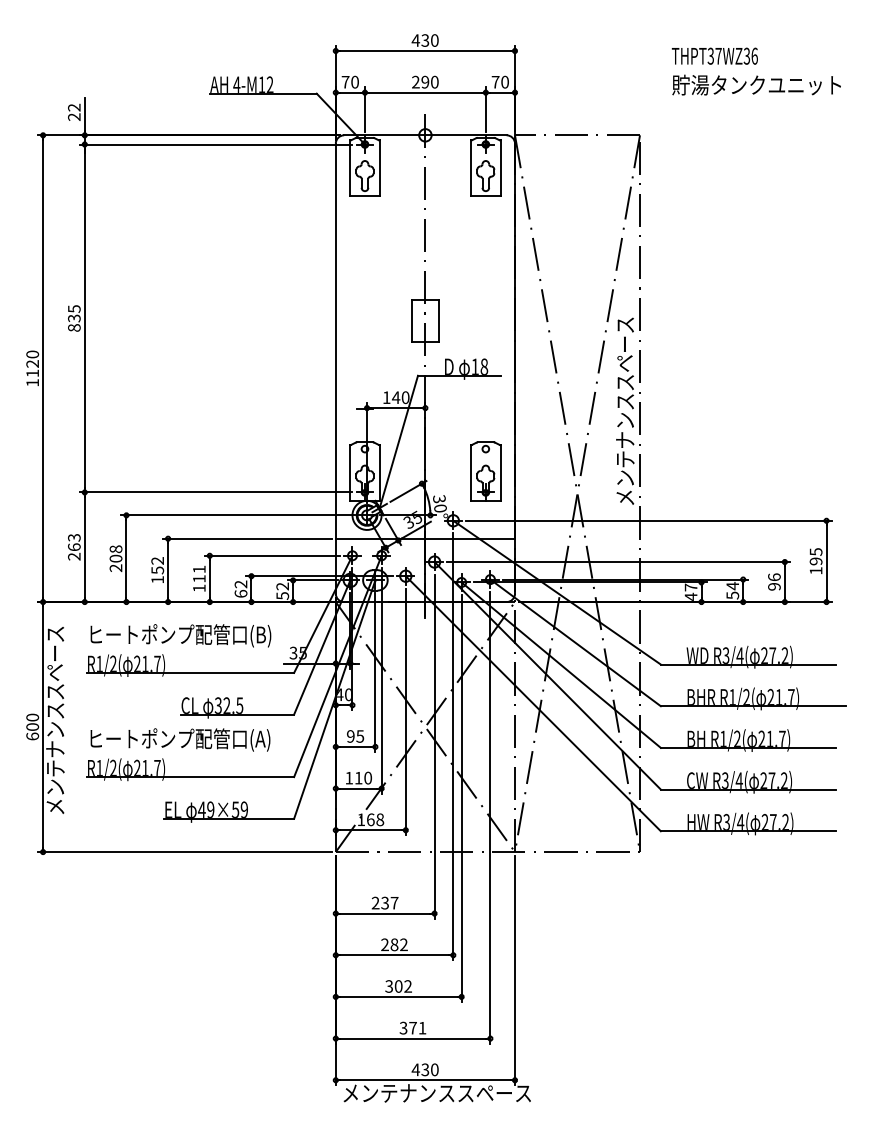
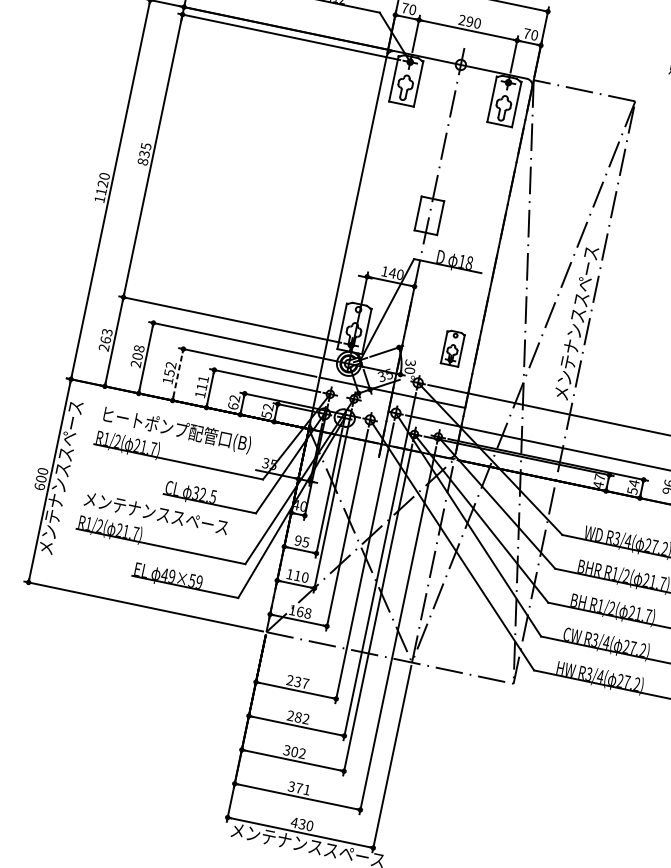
part: (485, 471) -> (452, 348), size x0.7
line: (168, 570) -> (178, 374), solid -> dashed
text: (179, 739) -> (158, 514), ヒートポンプ配管口(A) -> メンテナンススペース

